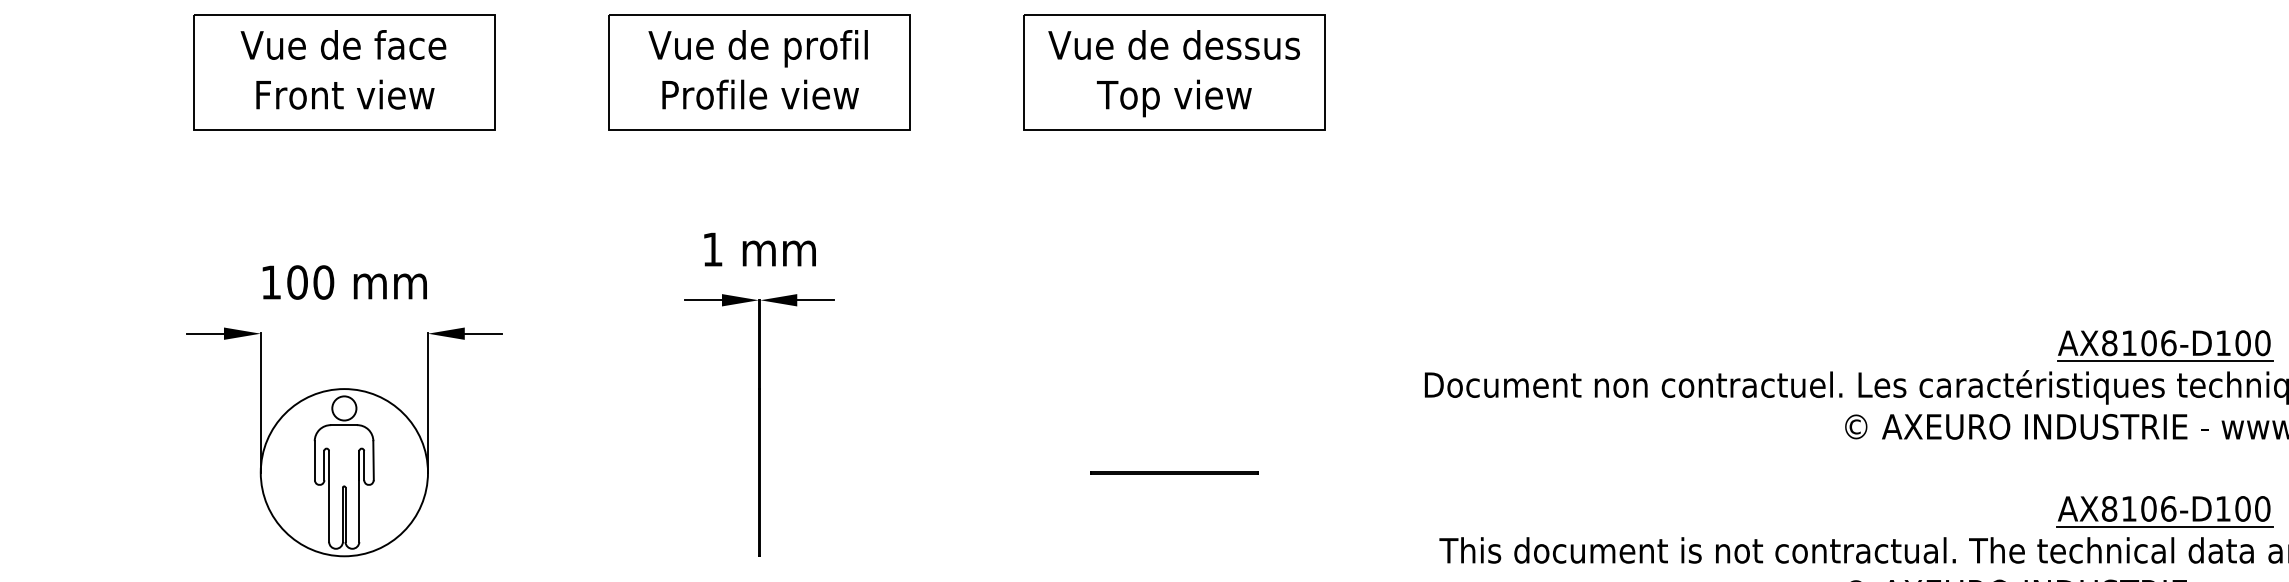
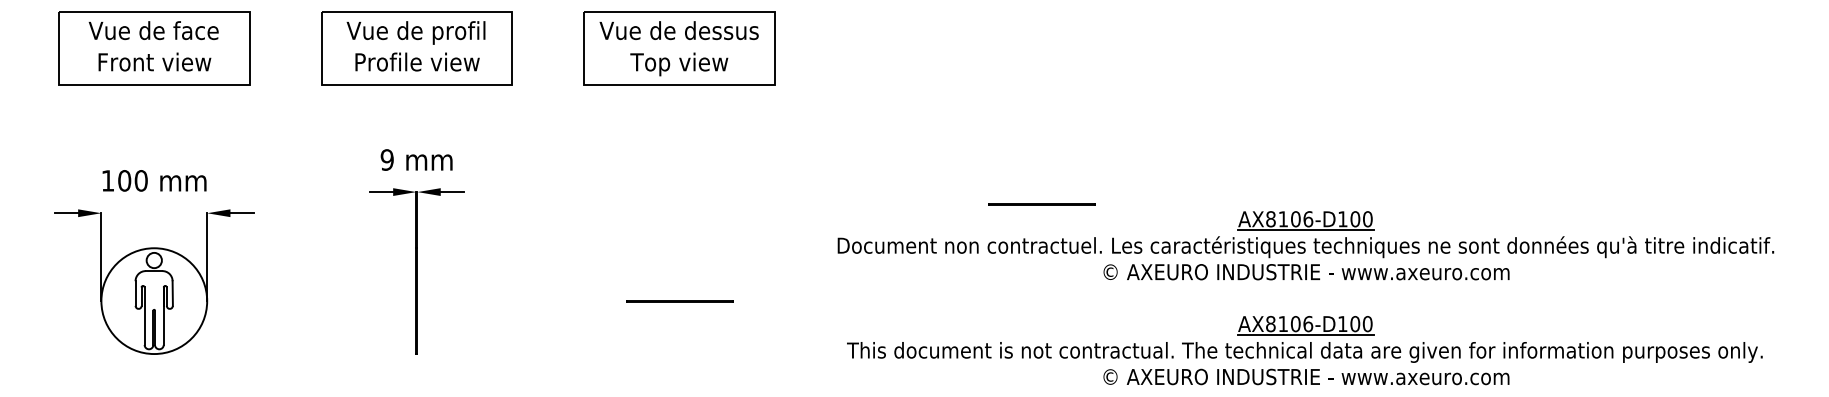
text: (711, 248) -> (386, 159), 1 -> 9
line: (1746, 319) -> (1041, 204), added

